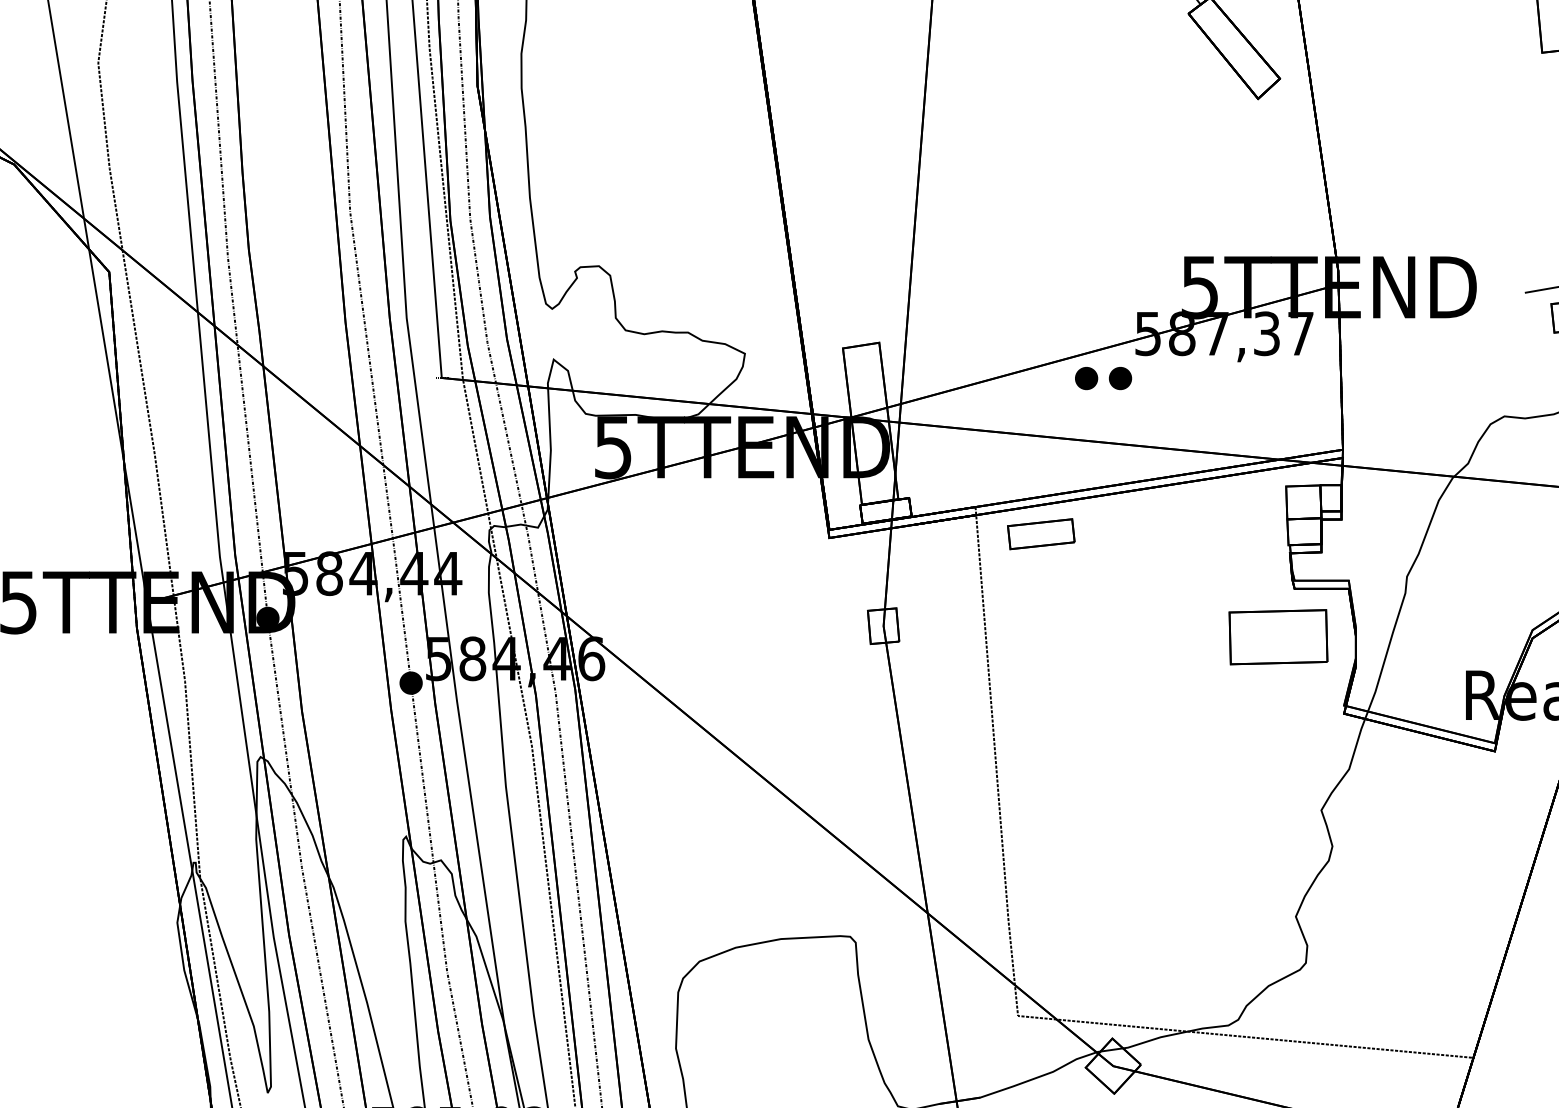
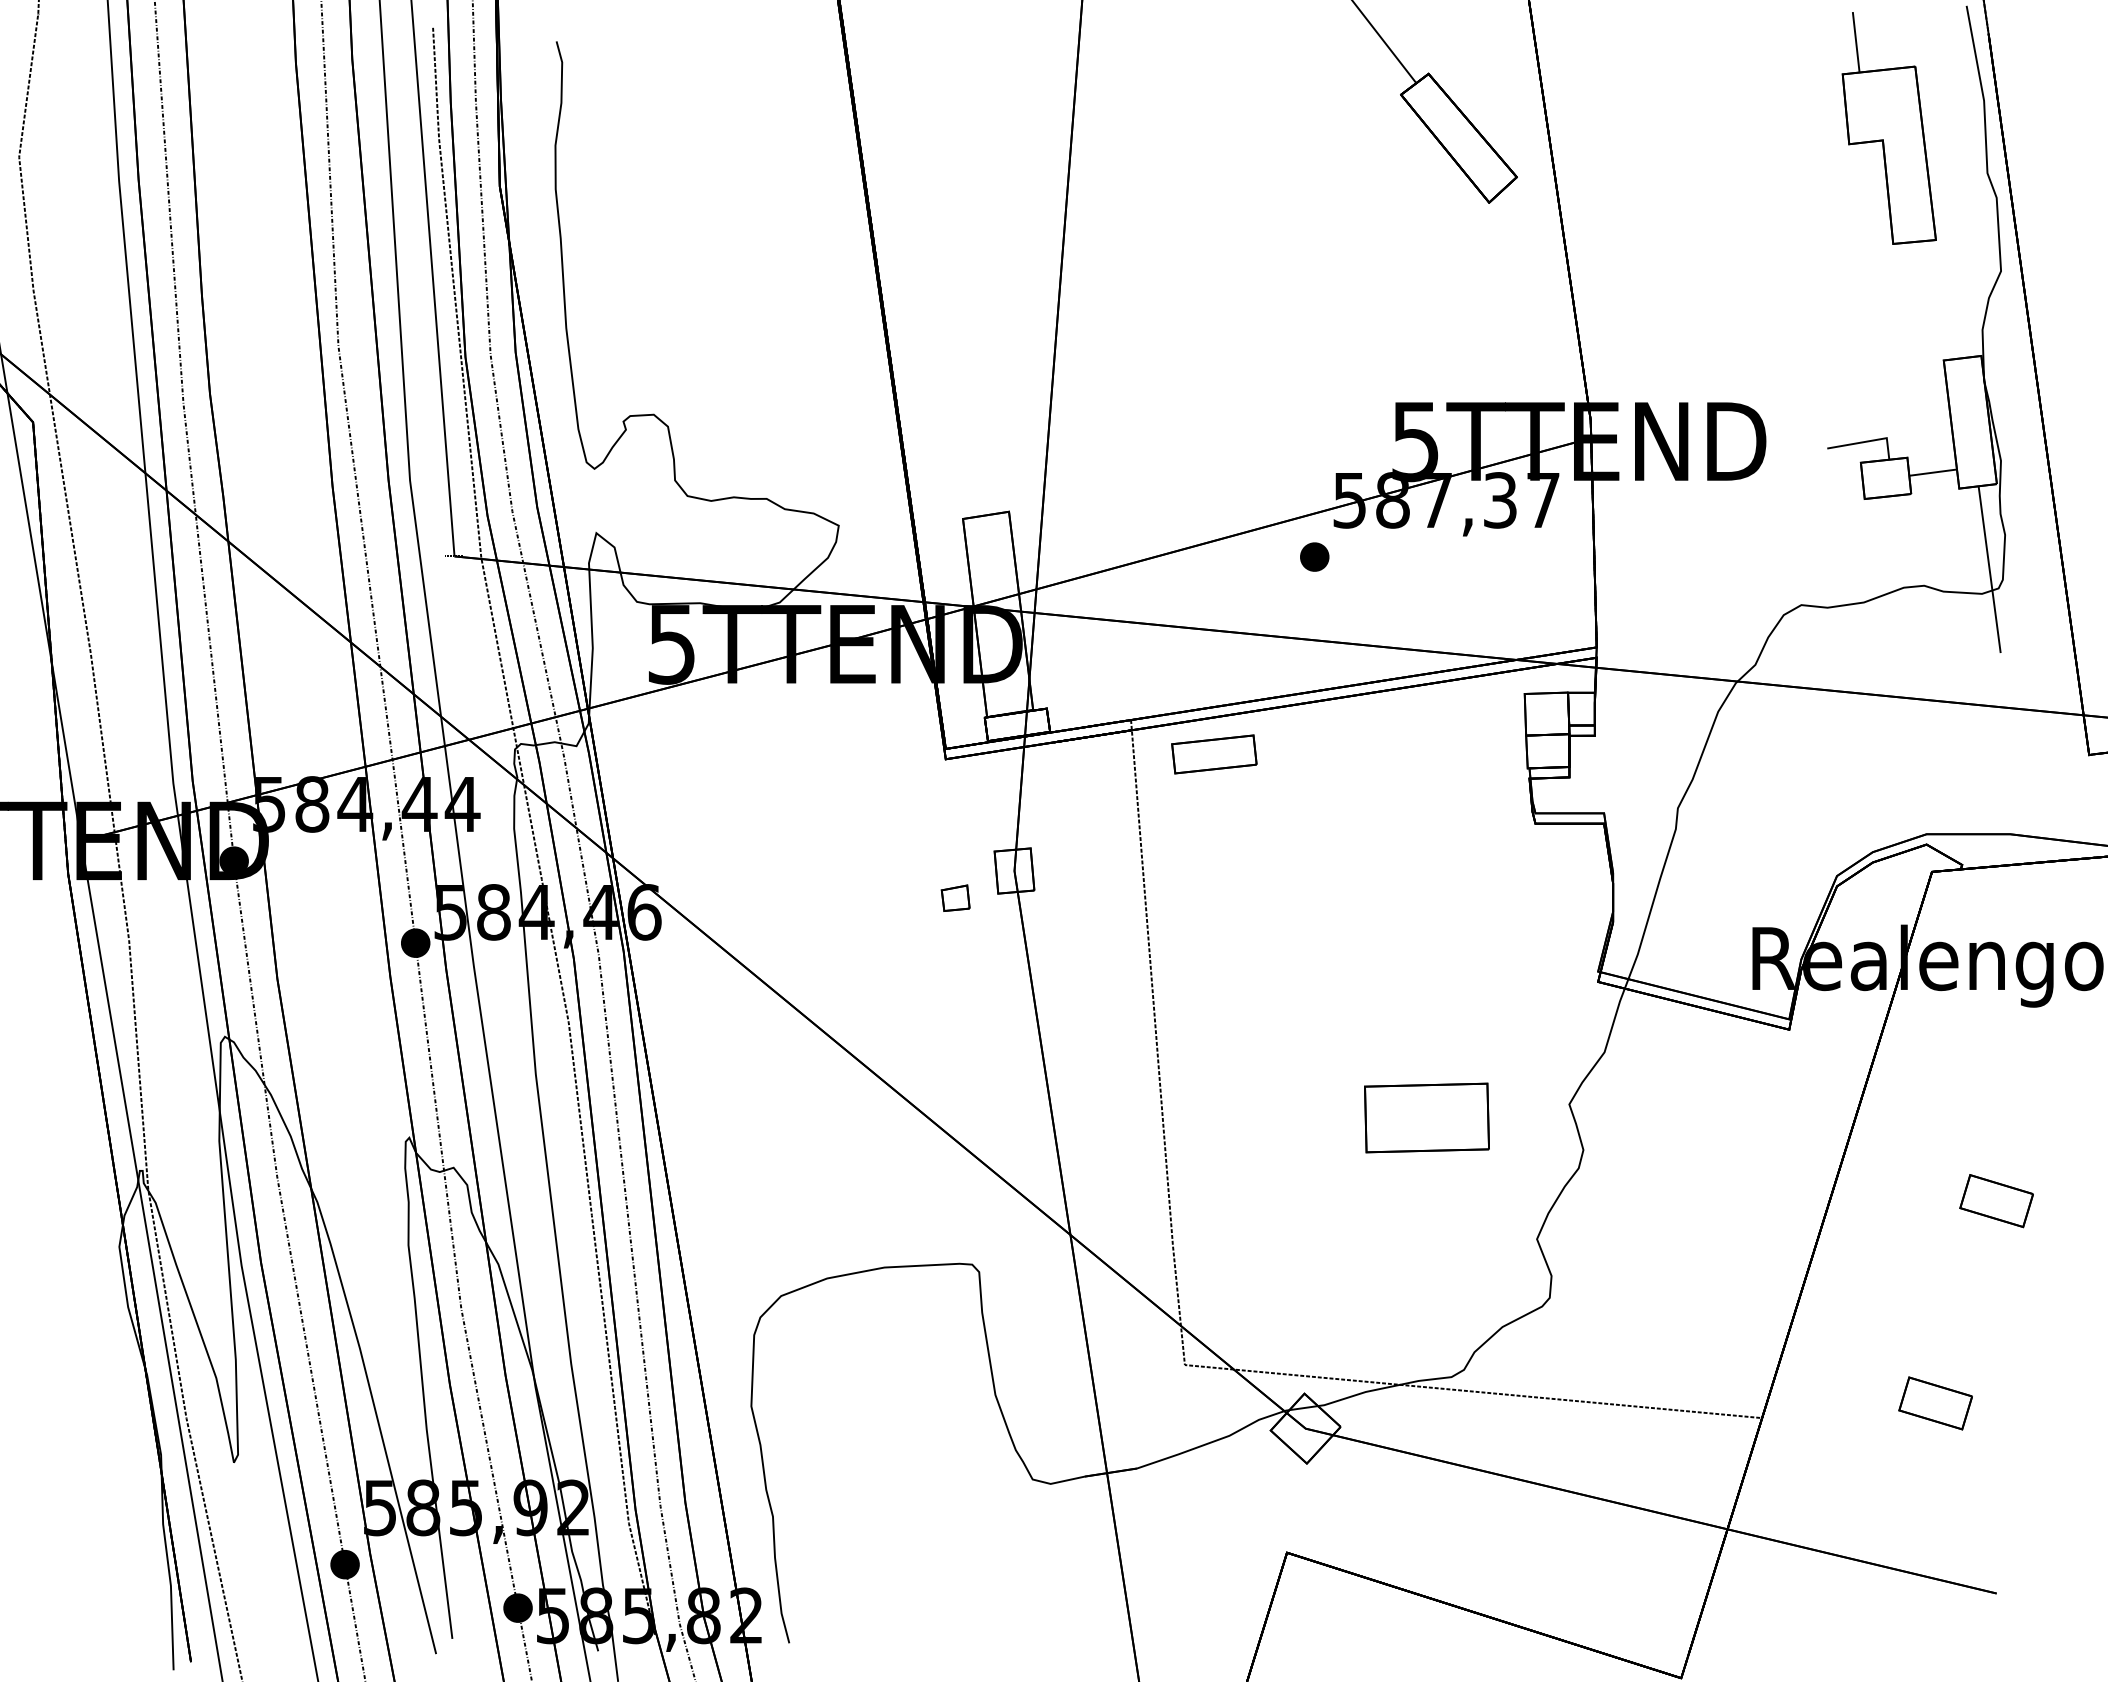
part: (1086, 378) -> (1271, 556), removed
part: (1278, 636) -> (1426, 1117), moved
part: (837, 647) -> (955, 897), added

